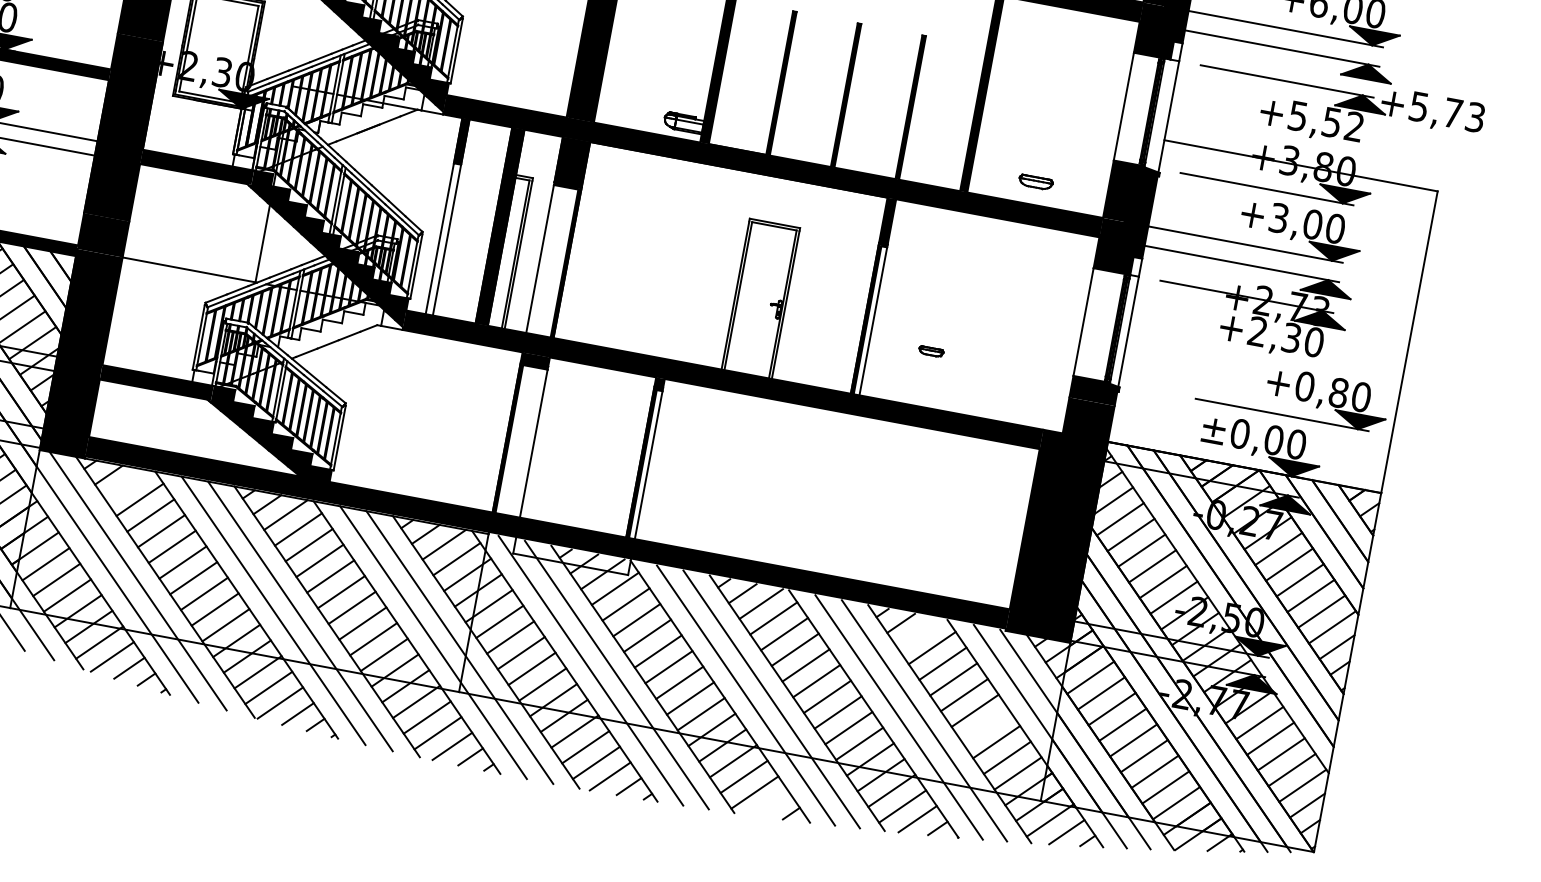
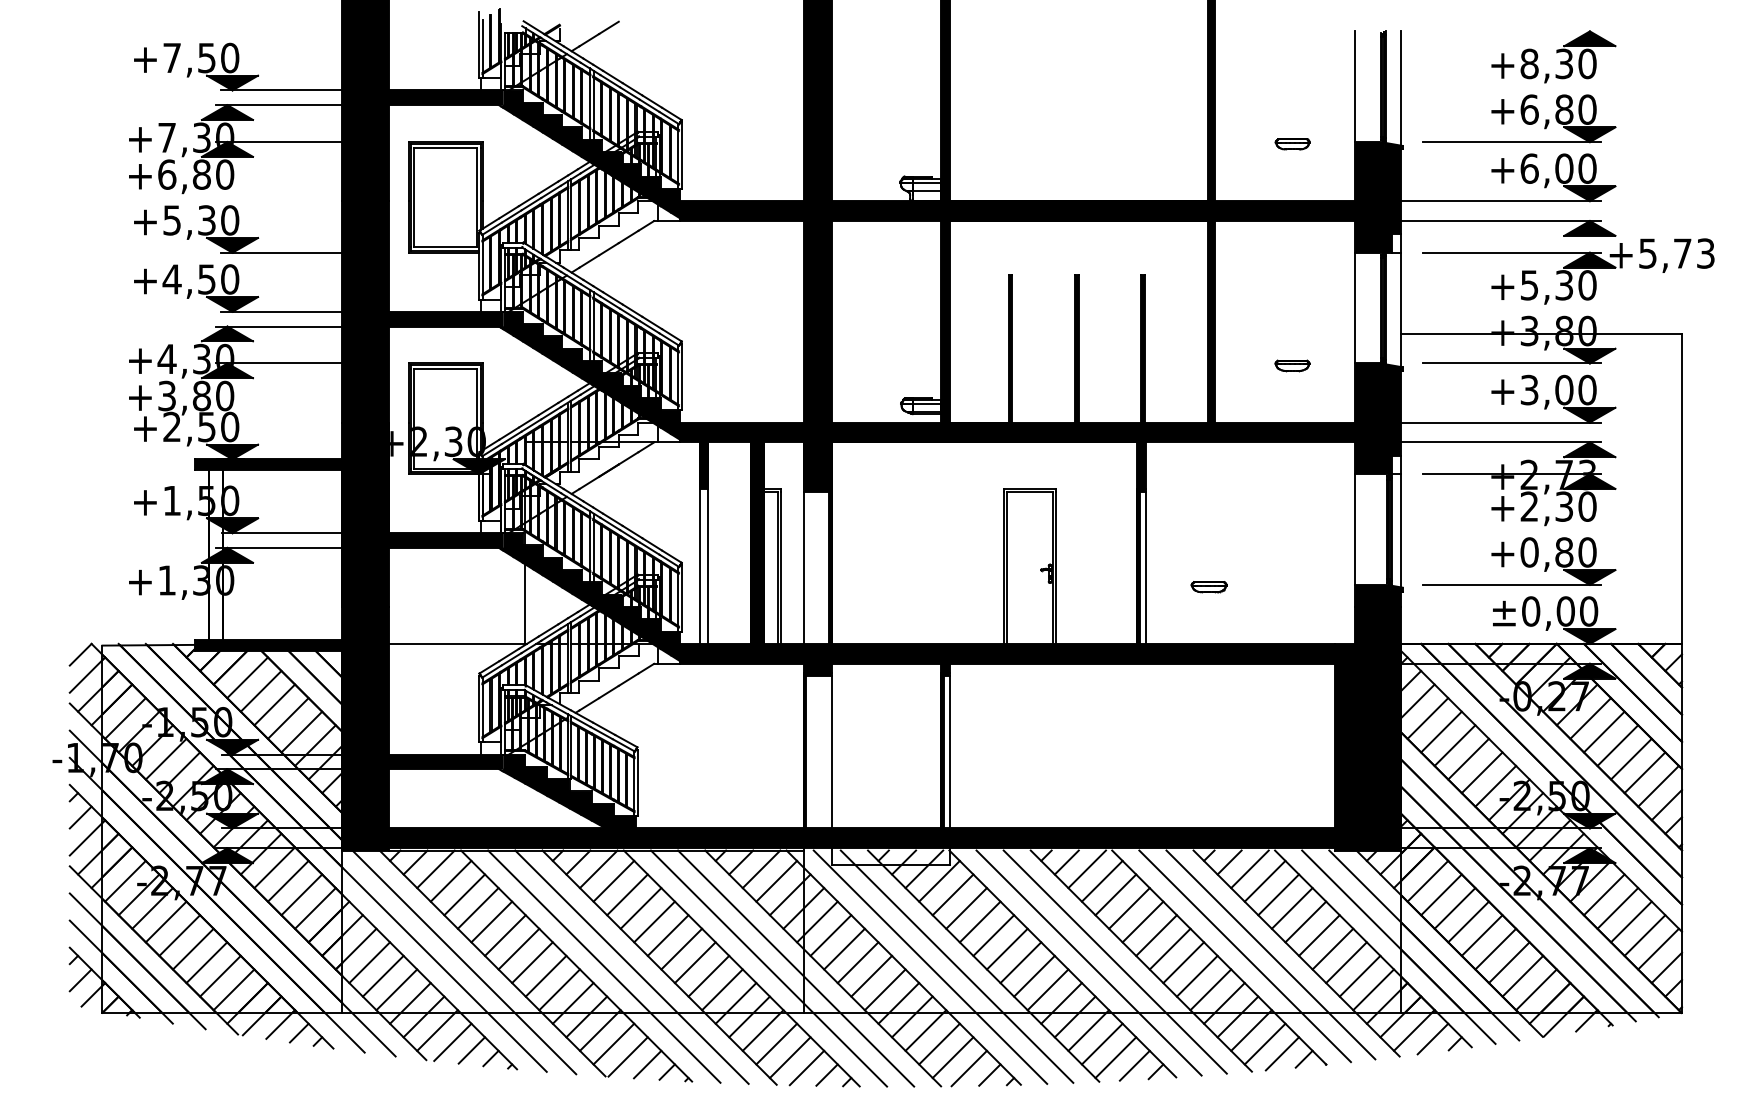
text: (1343, 124) -> (1576, 285), +5,52 -> +5,30
part: (1035, 182) -> (1292, 365), moved
part: (930, 351) -> (1208, 587), size x1.43
part: (1293, 393) -> (1519, 561), moved
line: (127, 485) -> (435, 869), added
line: (919, 633) -> (1249, 869), added
line: (985, 725) -> (1332, 948), added
line: (771, 803) -> (1134, 1065), added

